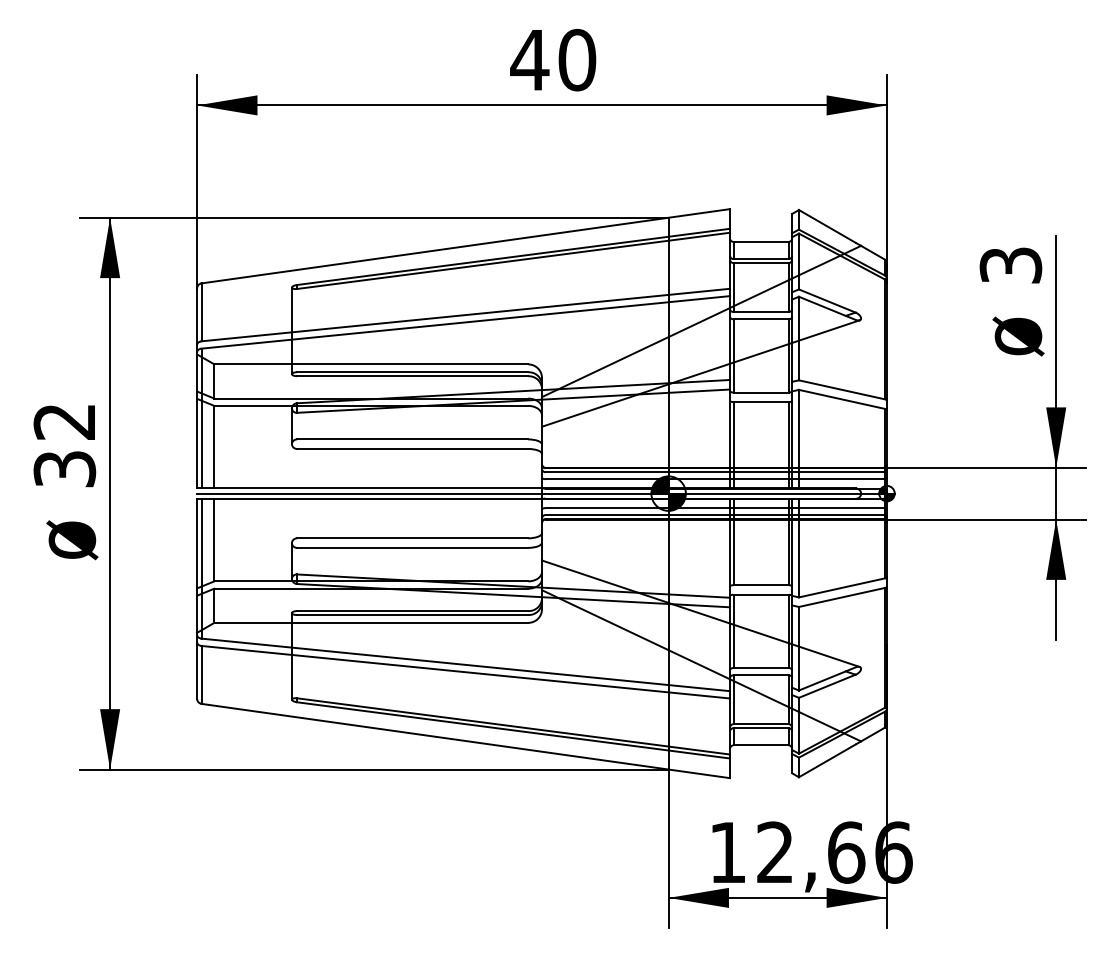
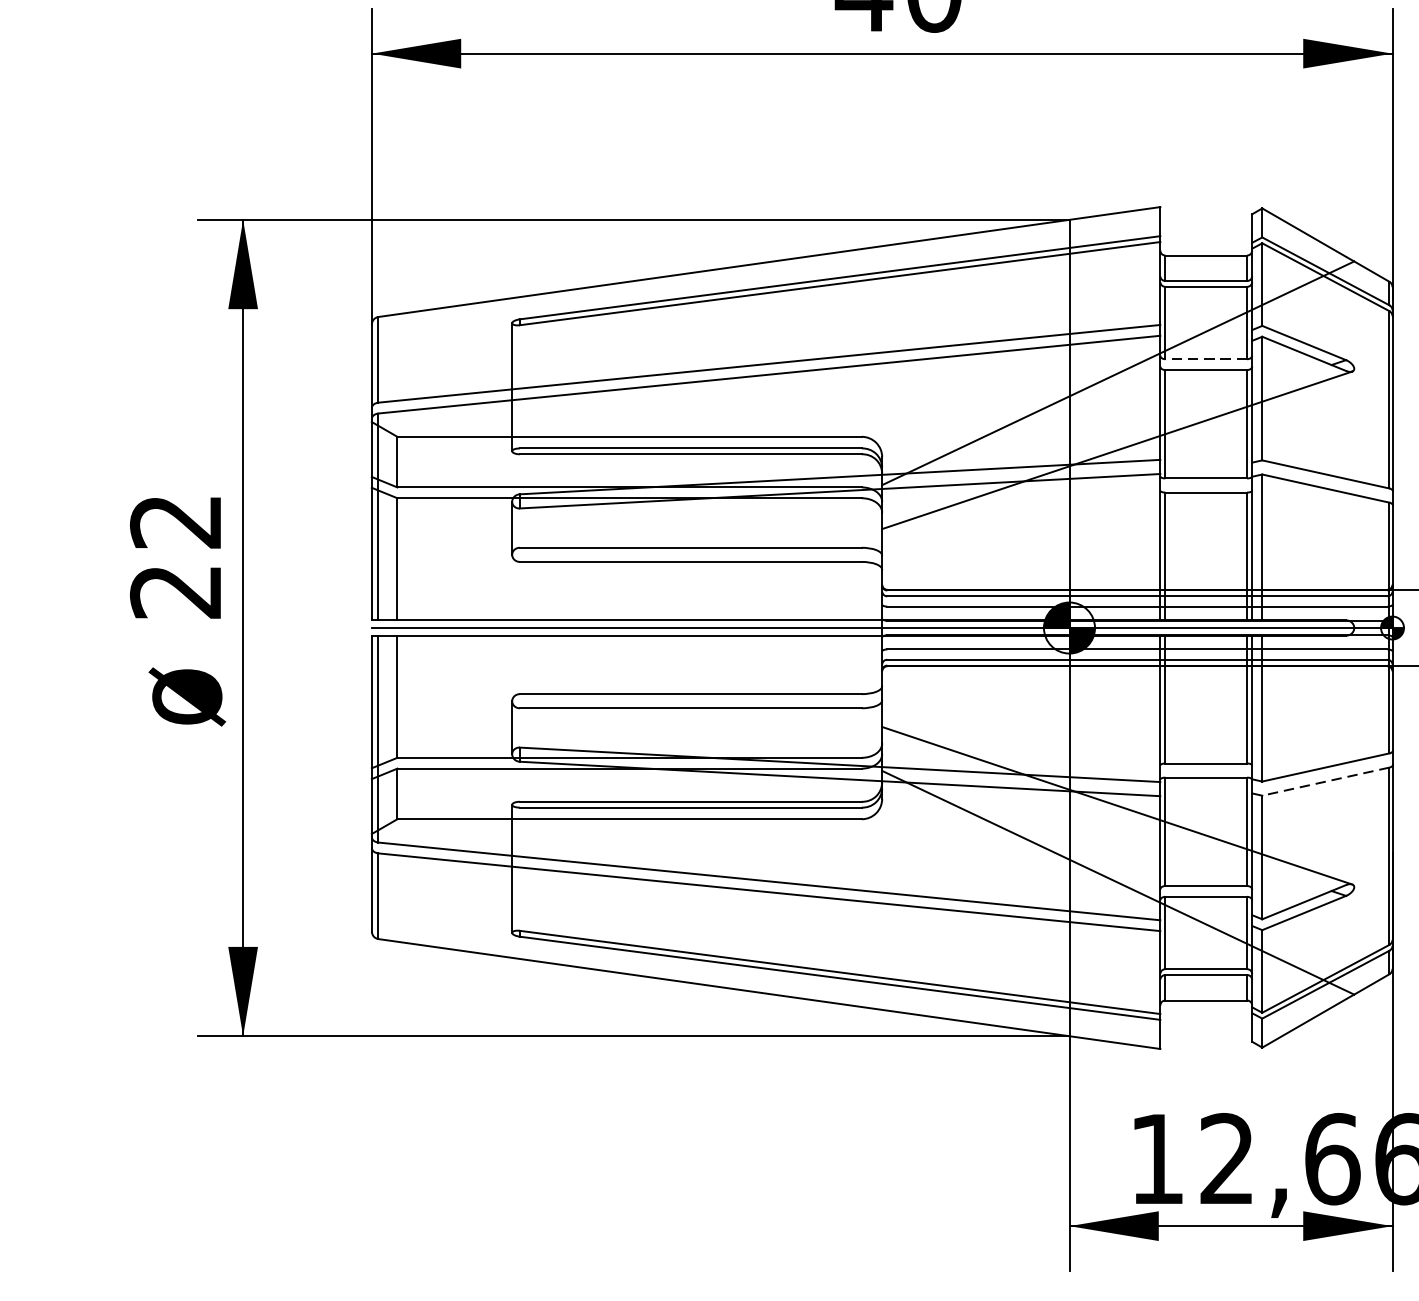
line: (761, 311) -> (1206, 358), solid -> dashed
text: (64, 469) -> (175, 592), 32 -> 22
line: (841, 597) -> (1325, 781), solid -> dashed

